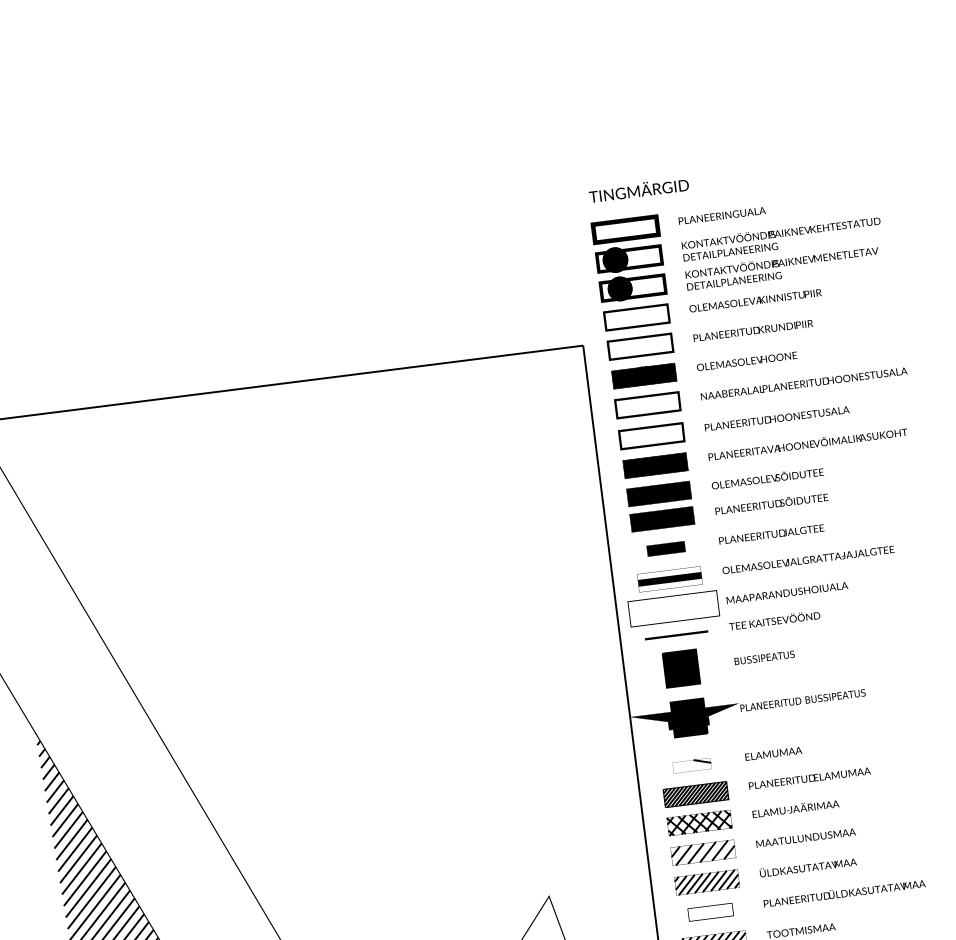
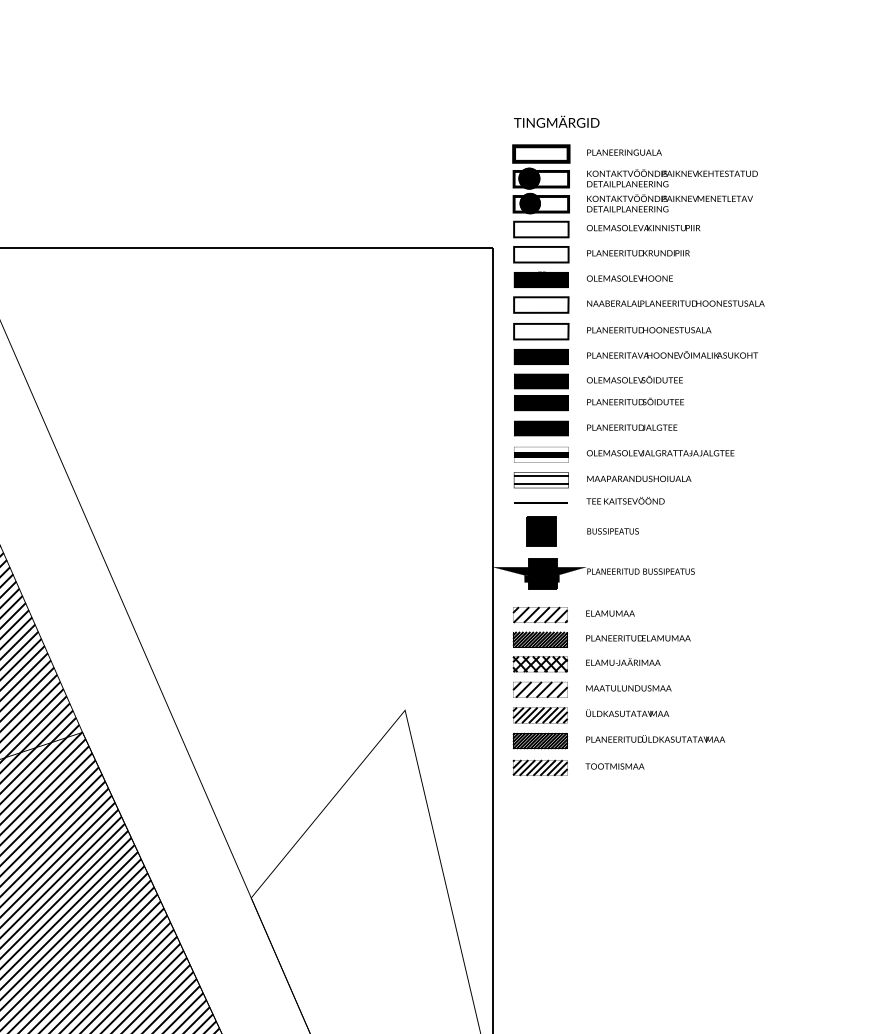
part: (666, 548) -> (541, 428), size x1.67
part: (672, 609) -> (540, 480), size x0.71
part: (691, 765) -> (539, 614), size x1.67
part: (709, 911) -> (539, 740), size x1.43

